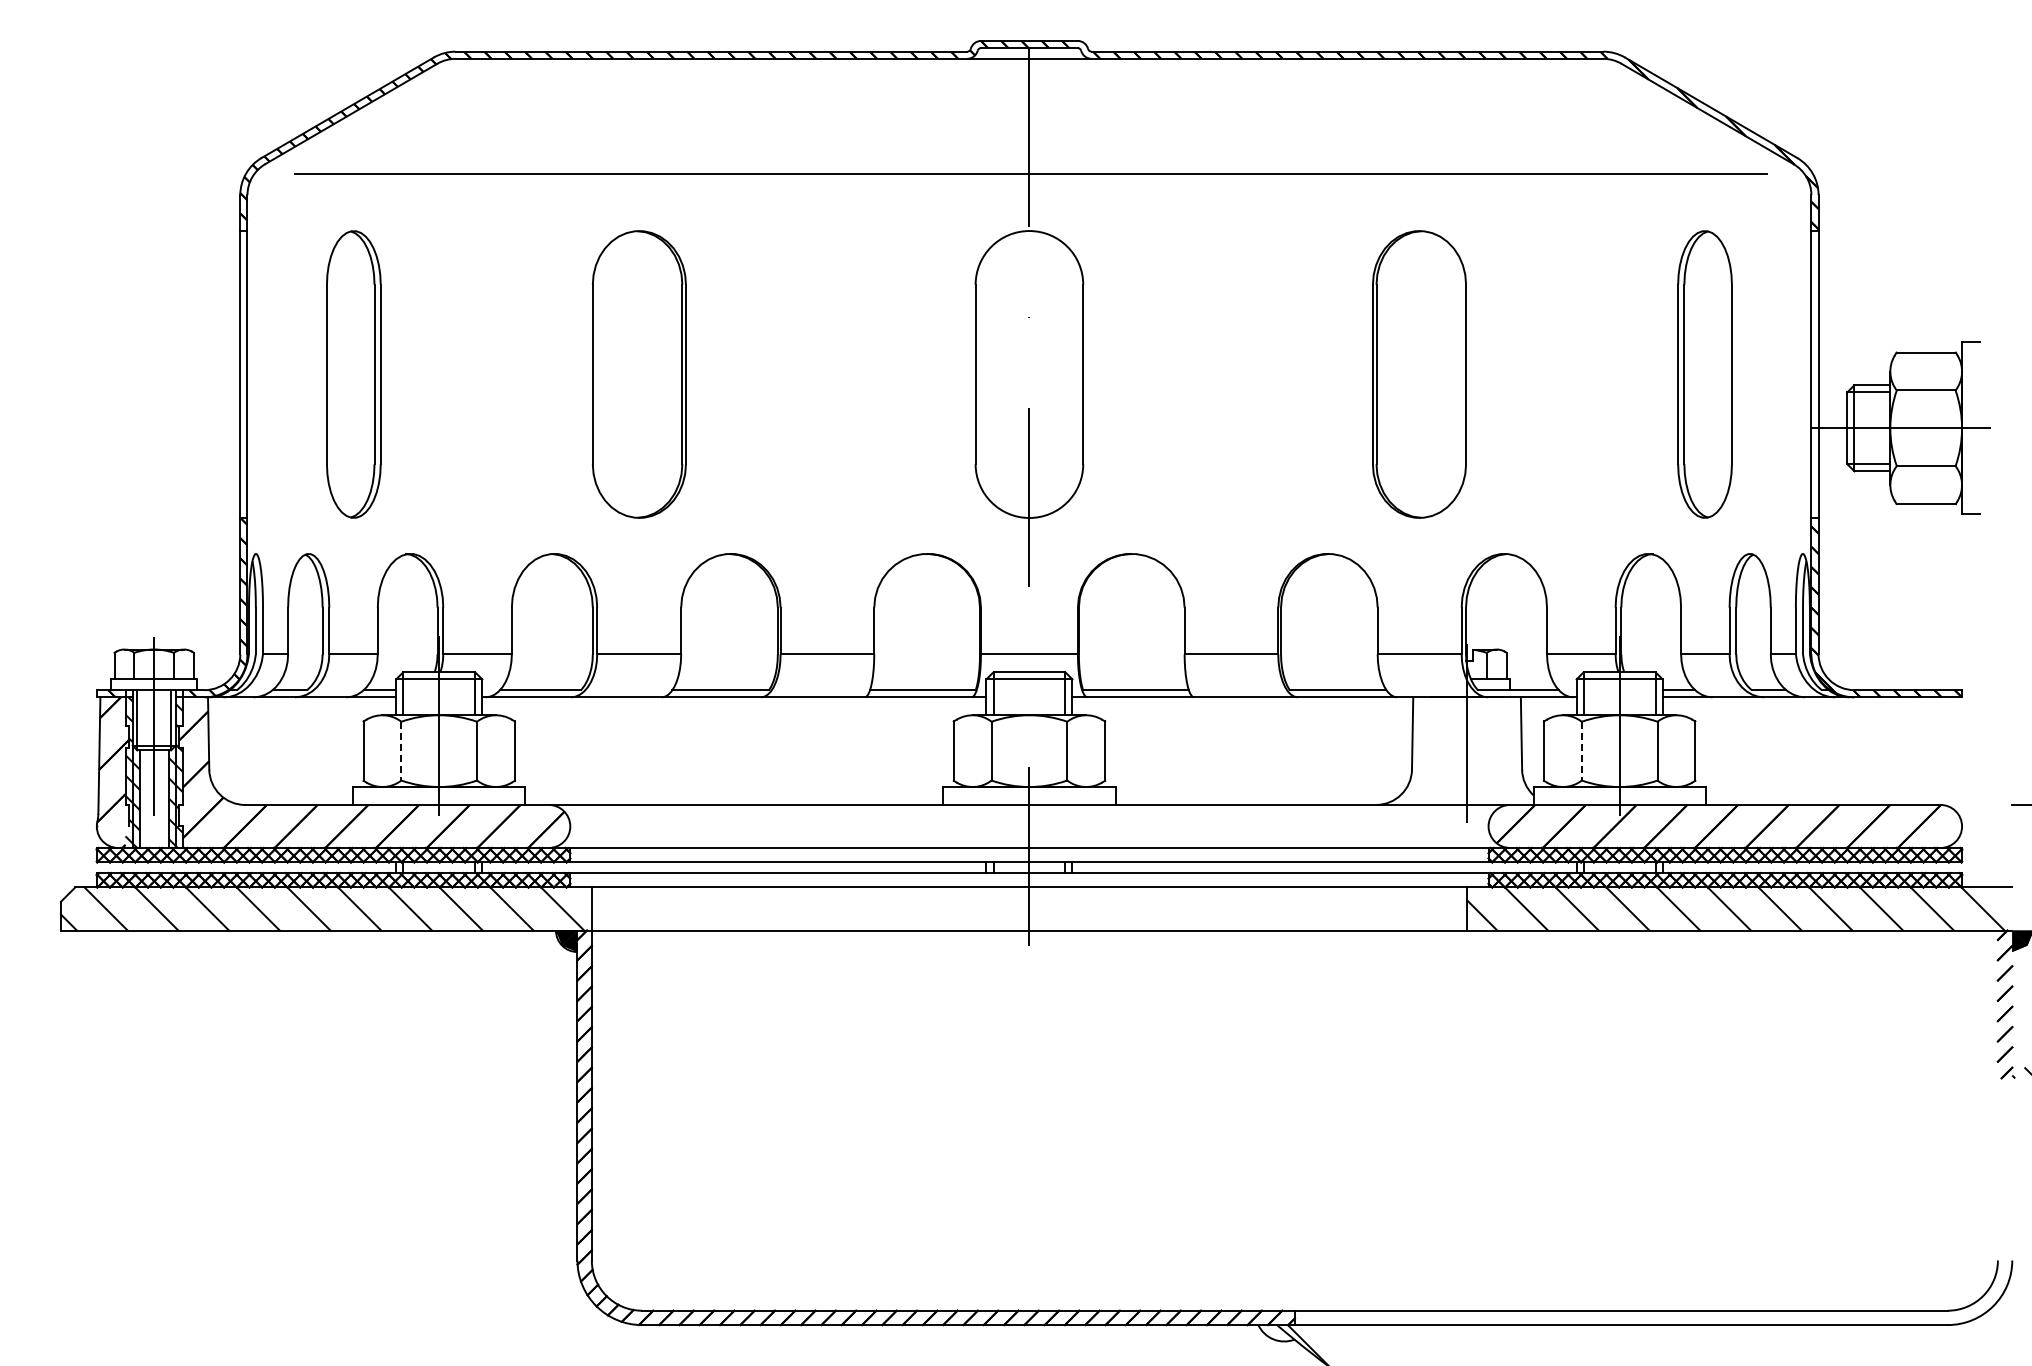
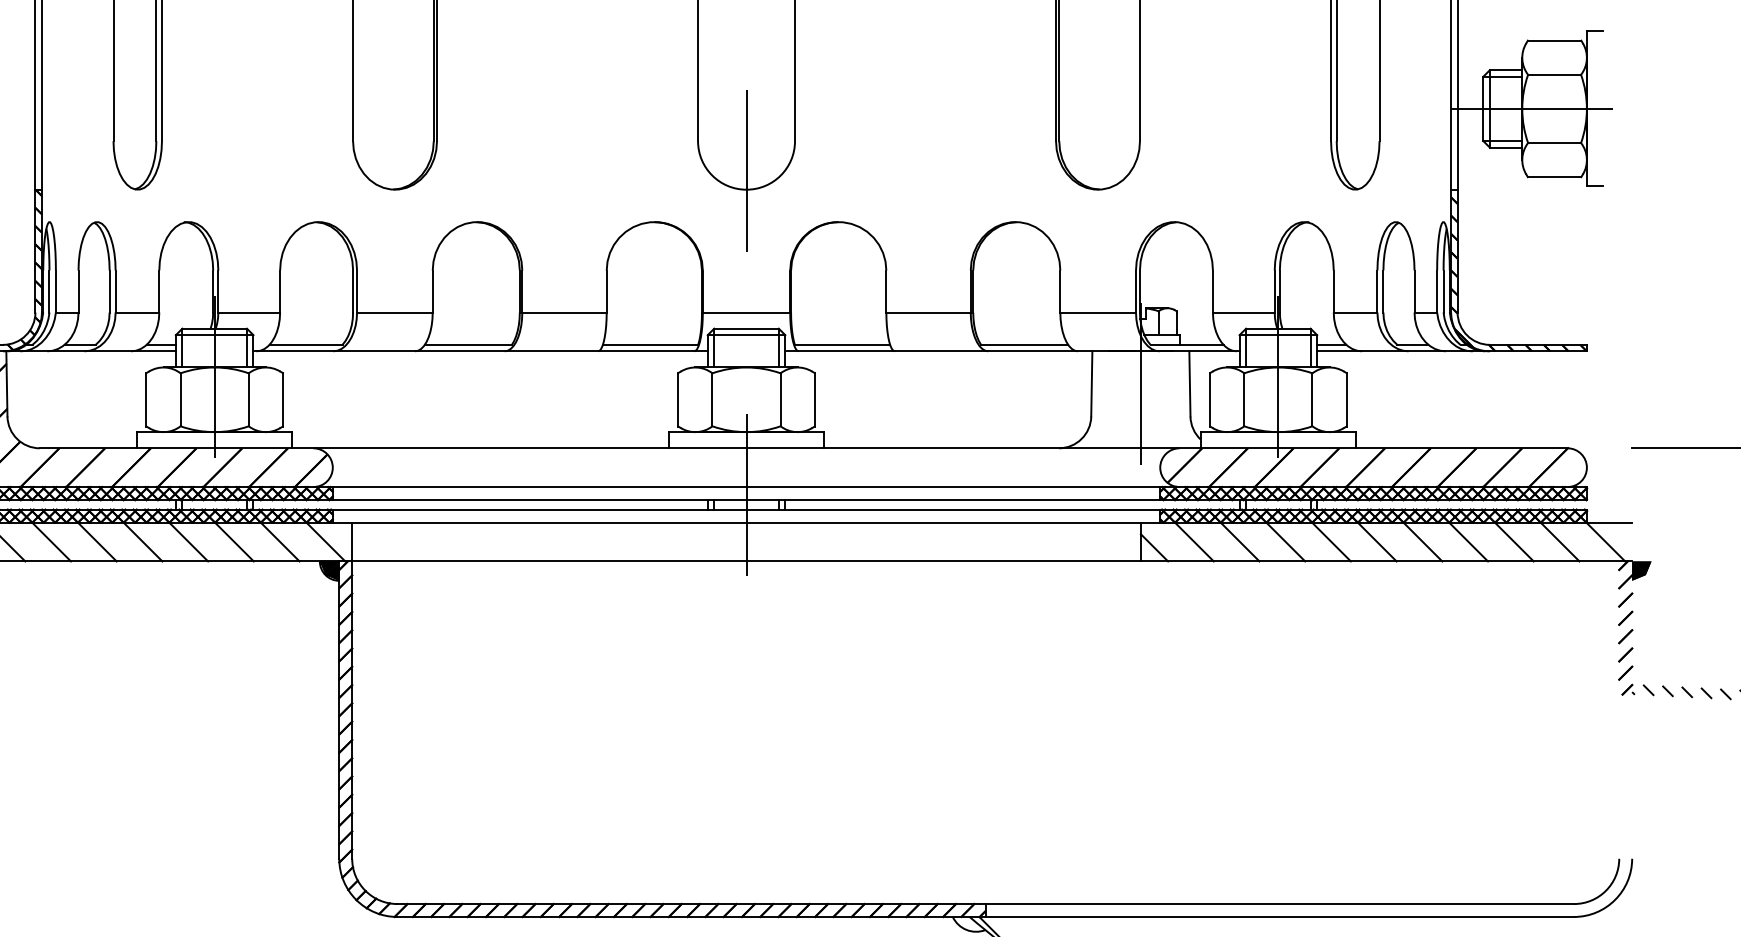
line: (401, 751) -> (180, 400), dashed -> solid
line: (1581, 751) -> (1243, 400), dashed -> solid

